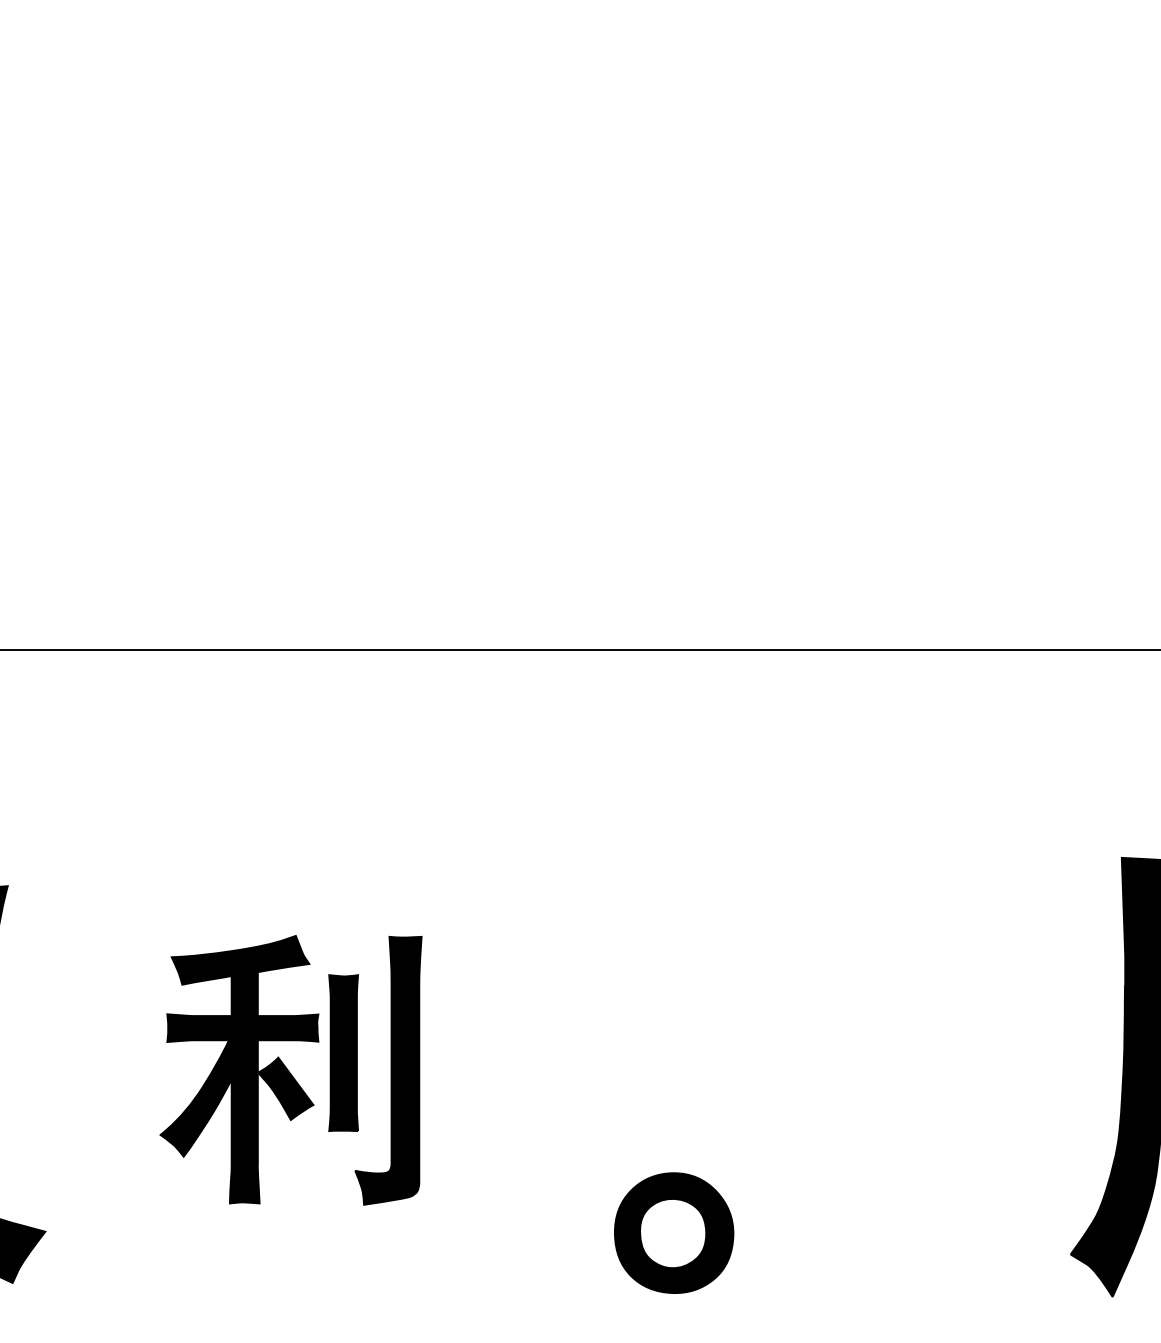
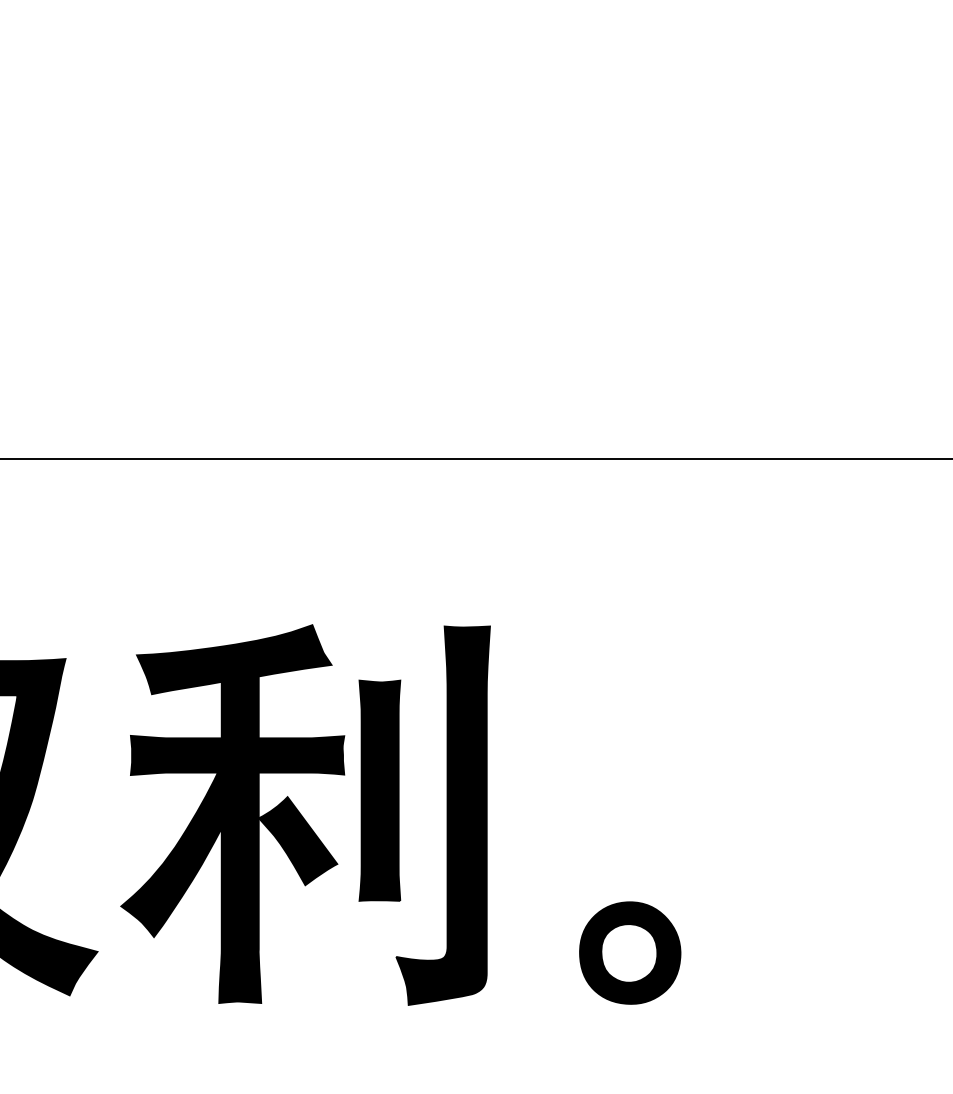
part: (290, 1070) -> (305, 815), size x1.67

